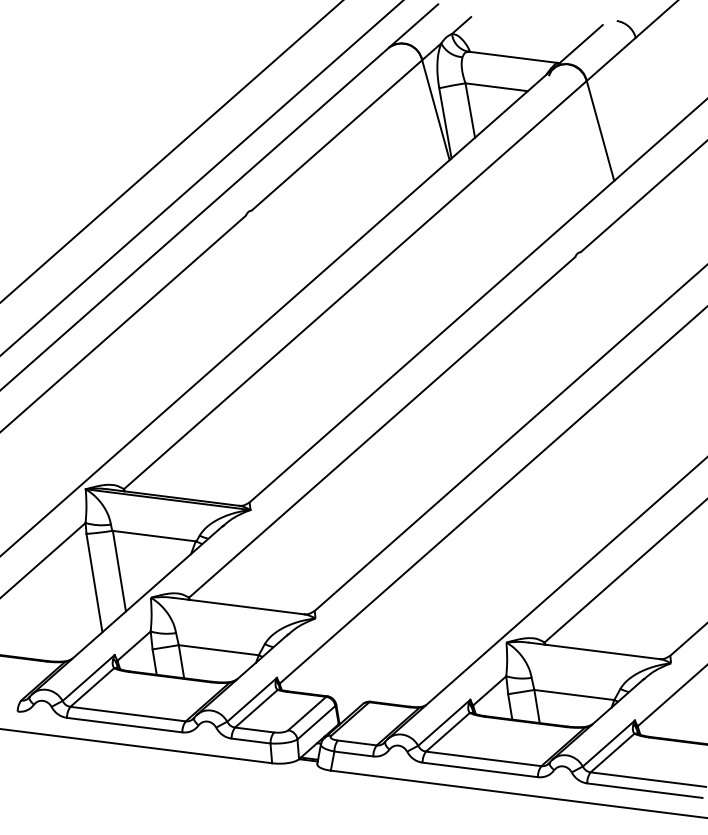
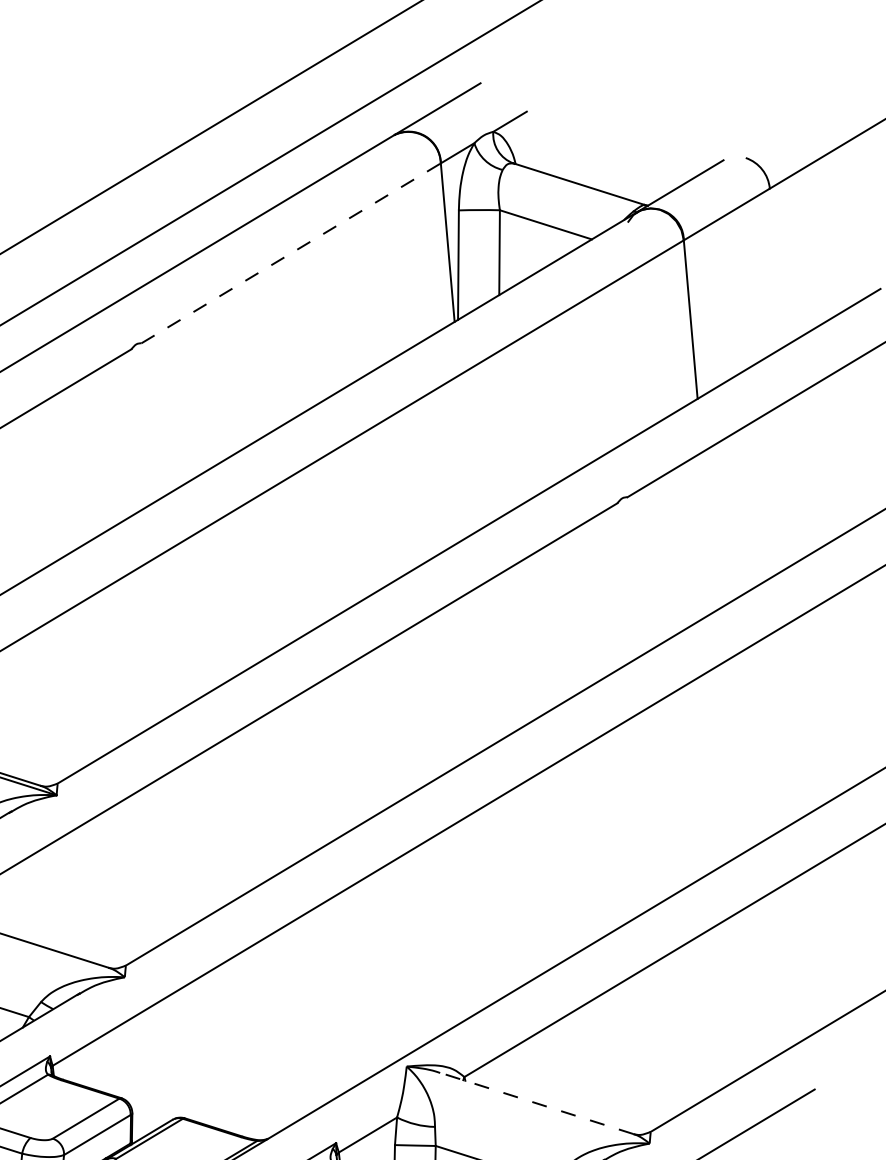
line: (336, 135) -> (290, 253), solid -> dashed
line: (594, 650) -> (537, 1103), solid -> dashed

